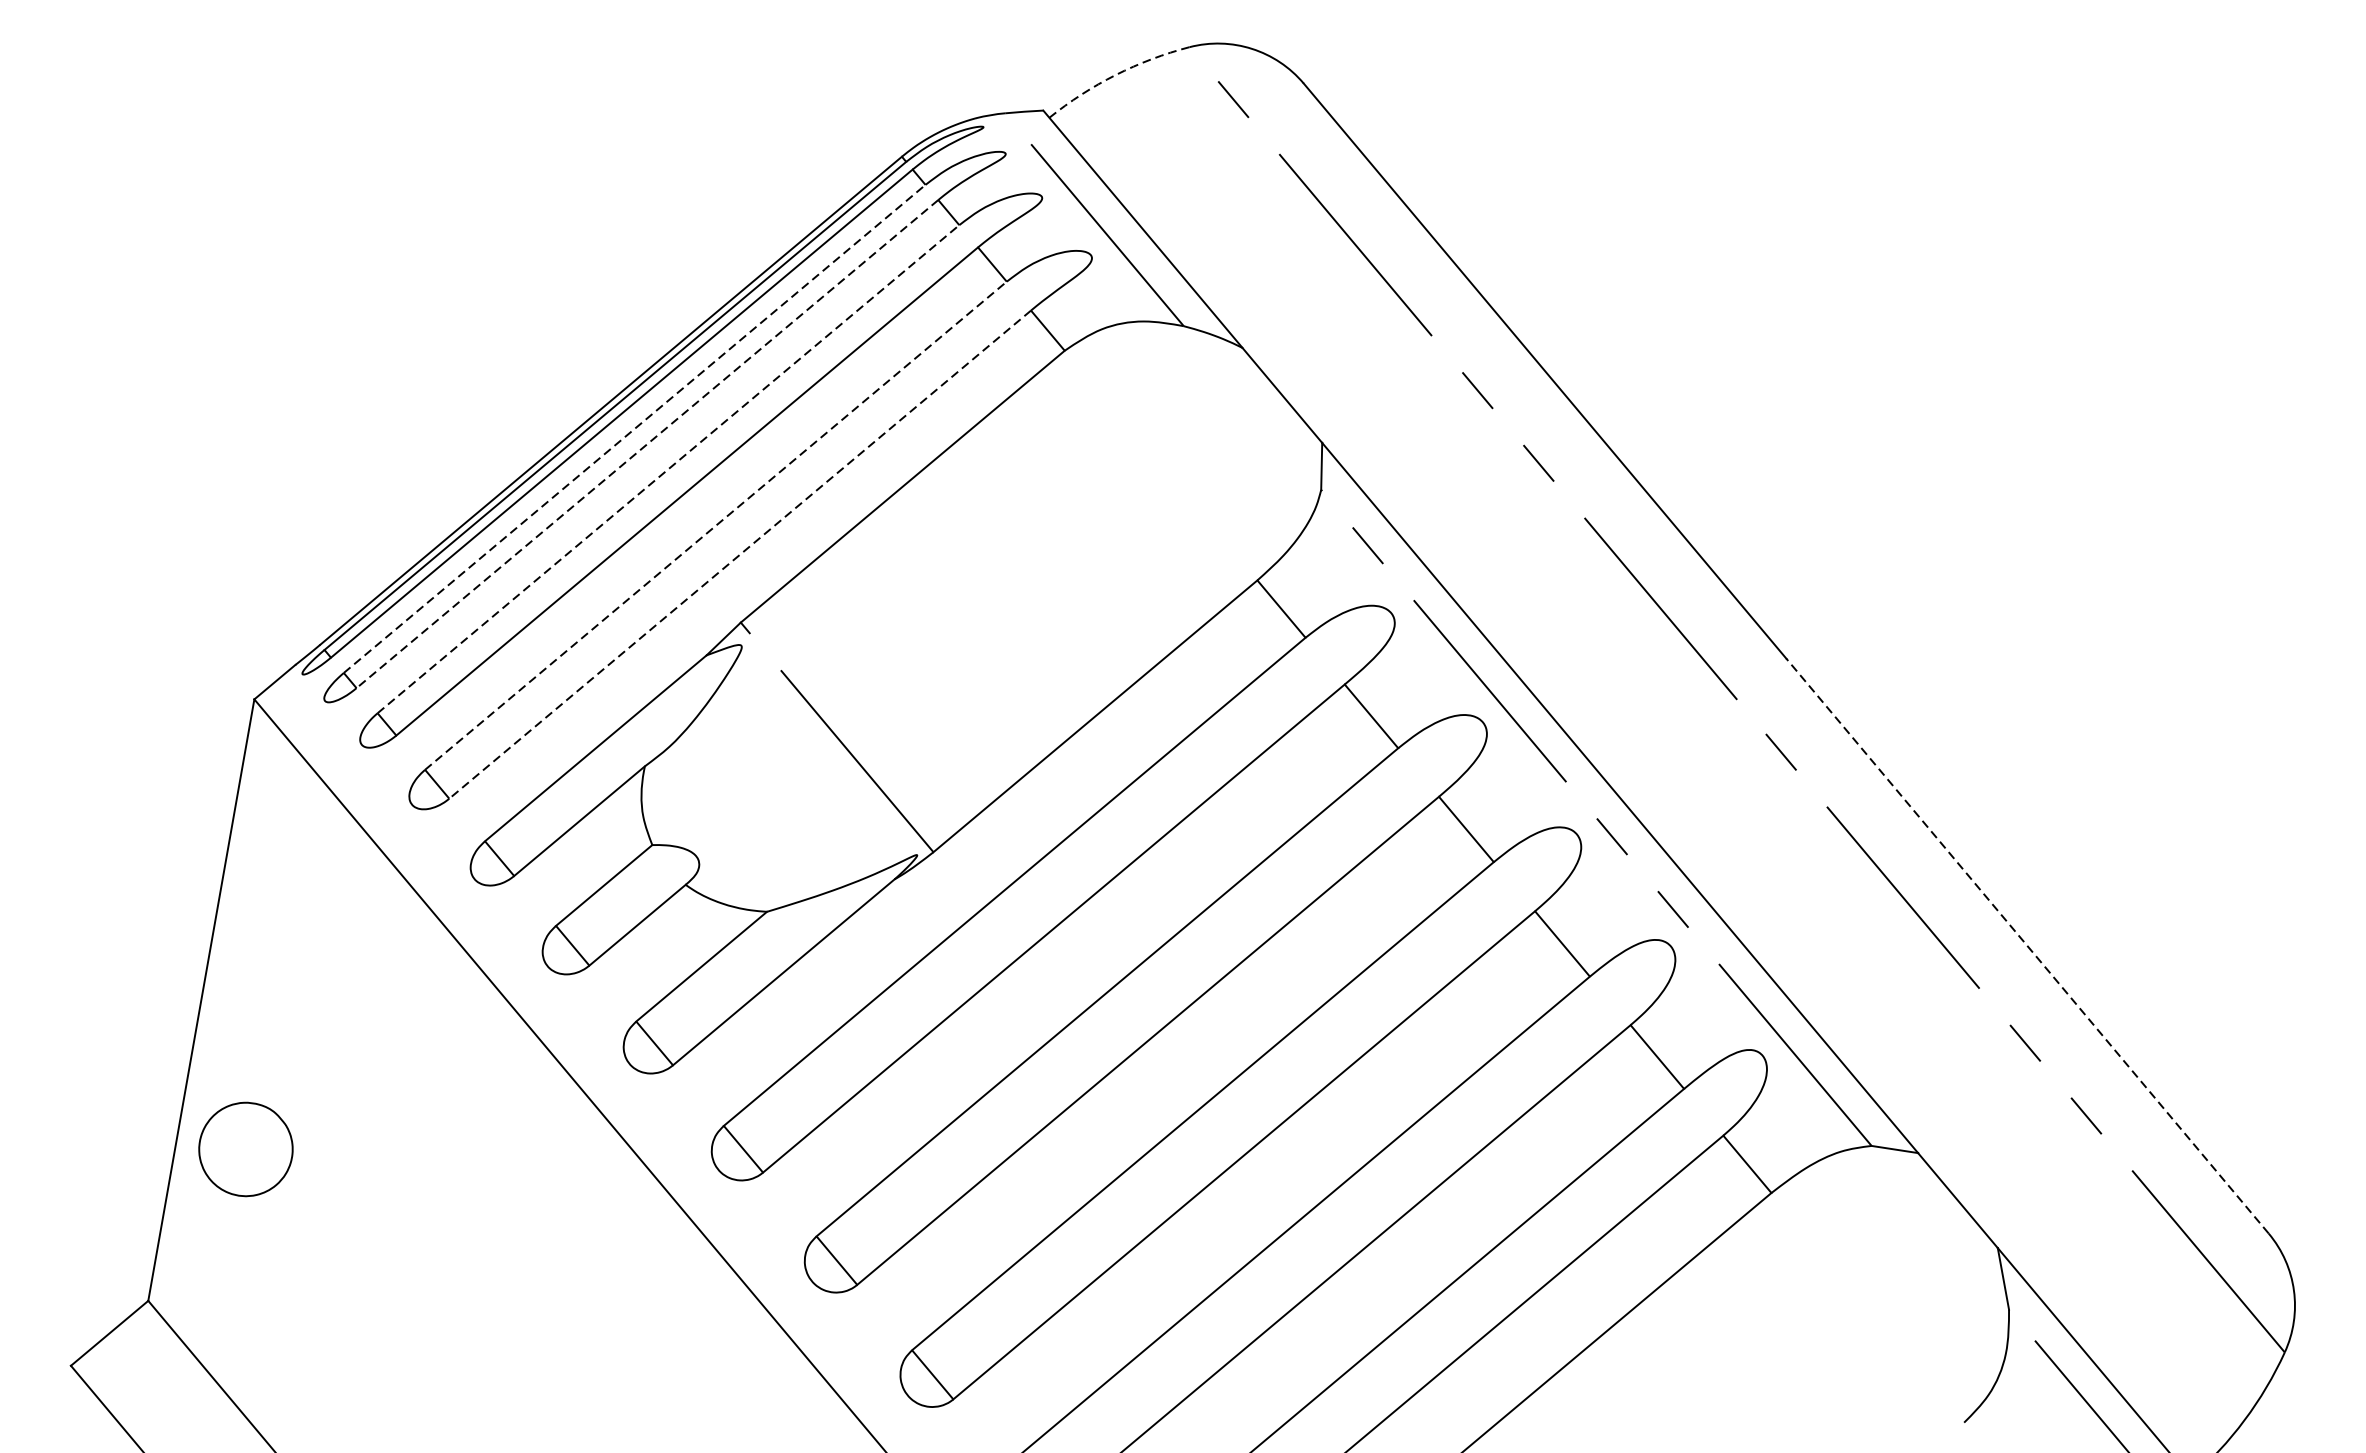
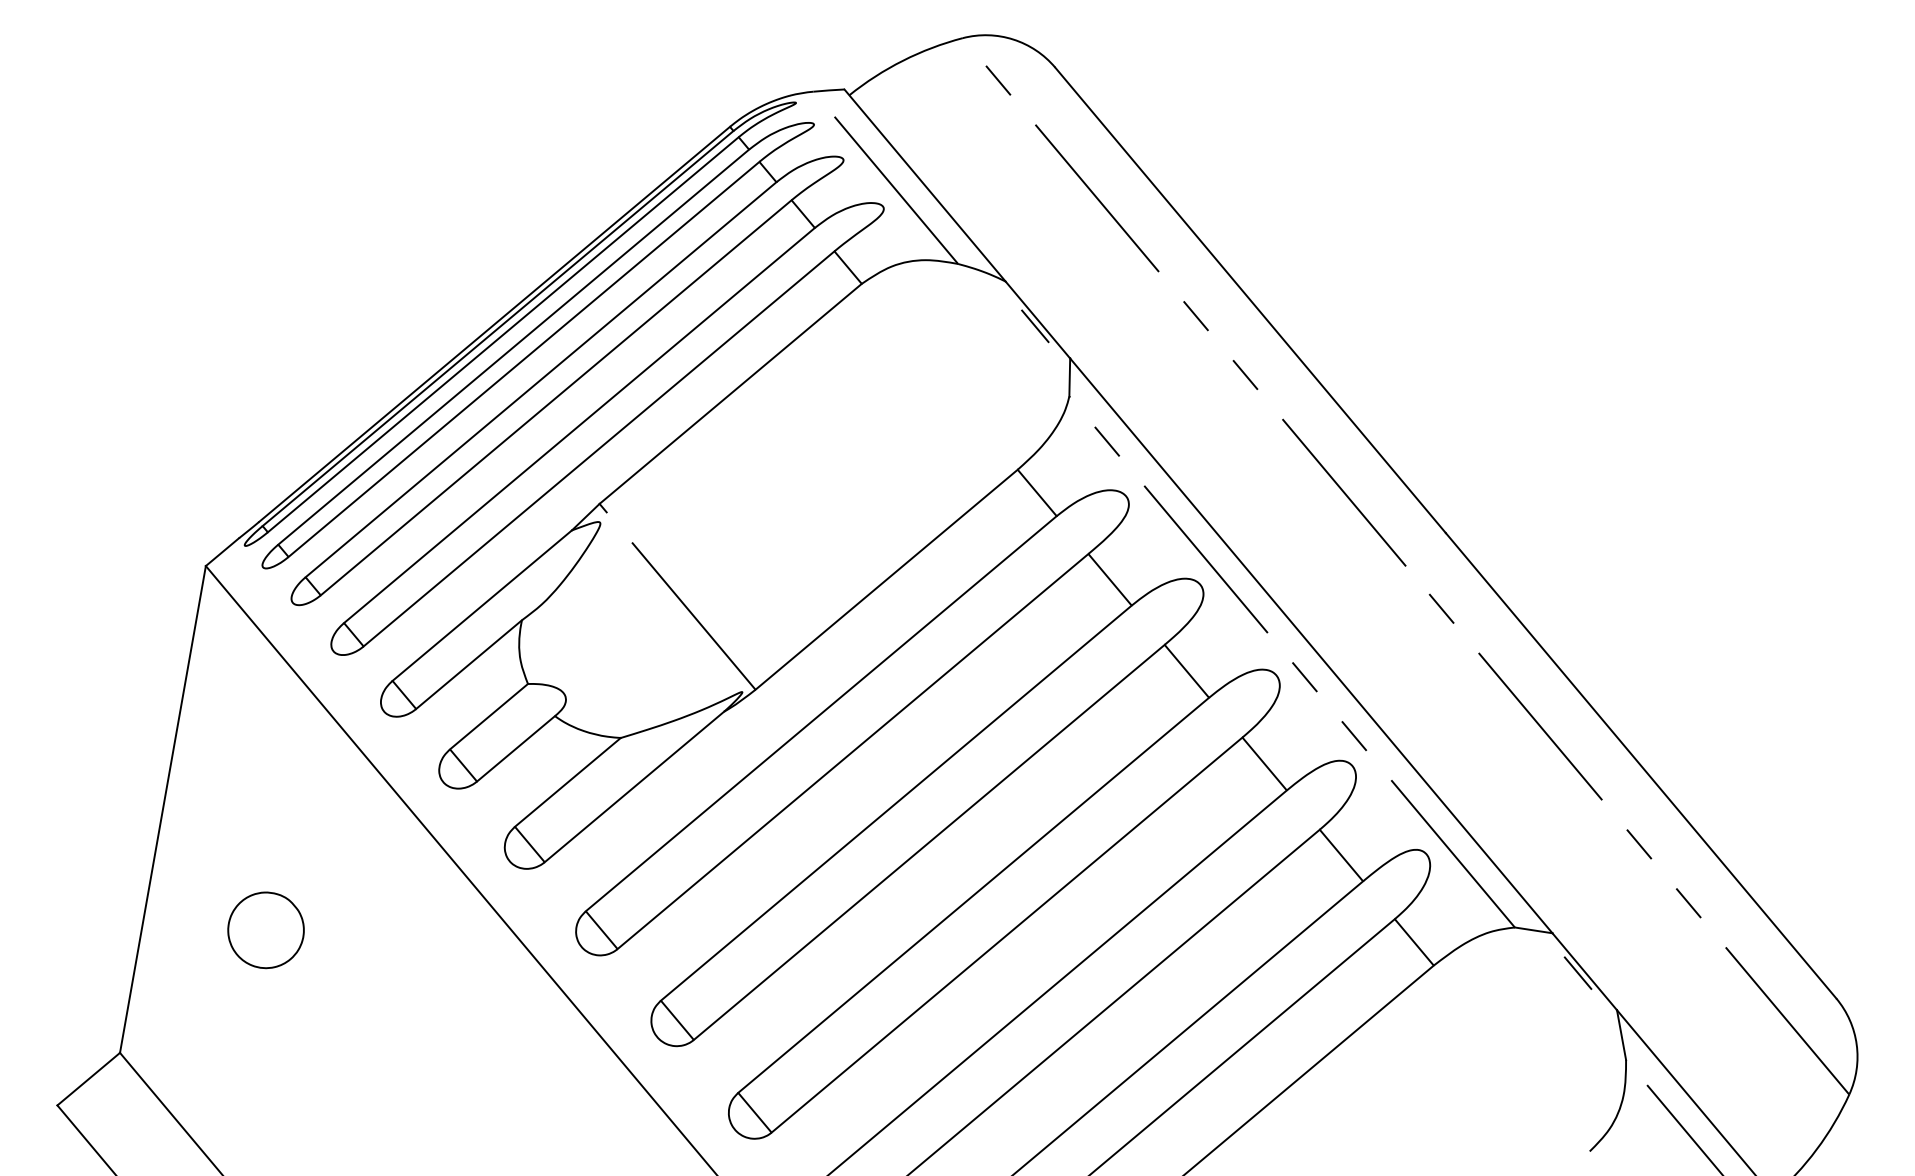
arc: (1116, 74) -> (903, 60), dashed -> solid
line: (1279, 403) -> (1035, 326), added
line: (635, 428) -> (514, 346), dashed -> solid
line: (646, 444) -> (523, 359), dashed -> solid
line: (669, 468) -> (541, 379), dashed -> solid
line: (715, 525) -> (579, 425), dashed -> solid
line: (739, 555) -> (598, 449), dashed -> solid
line: (2028, 945) -> (1641, 765), dashed -> solid
part: (245, 1149) -> (265, 930), moved
line: (1949, 1201) -> (1577, 972), added

